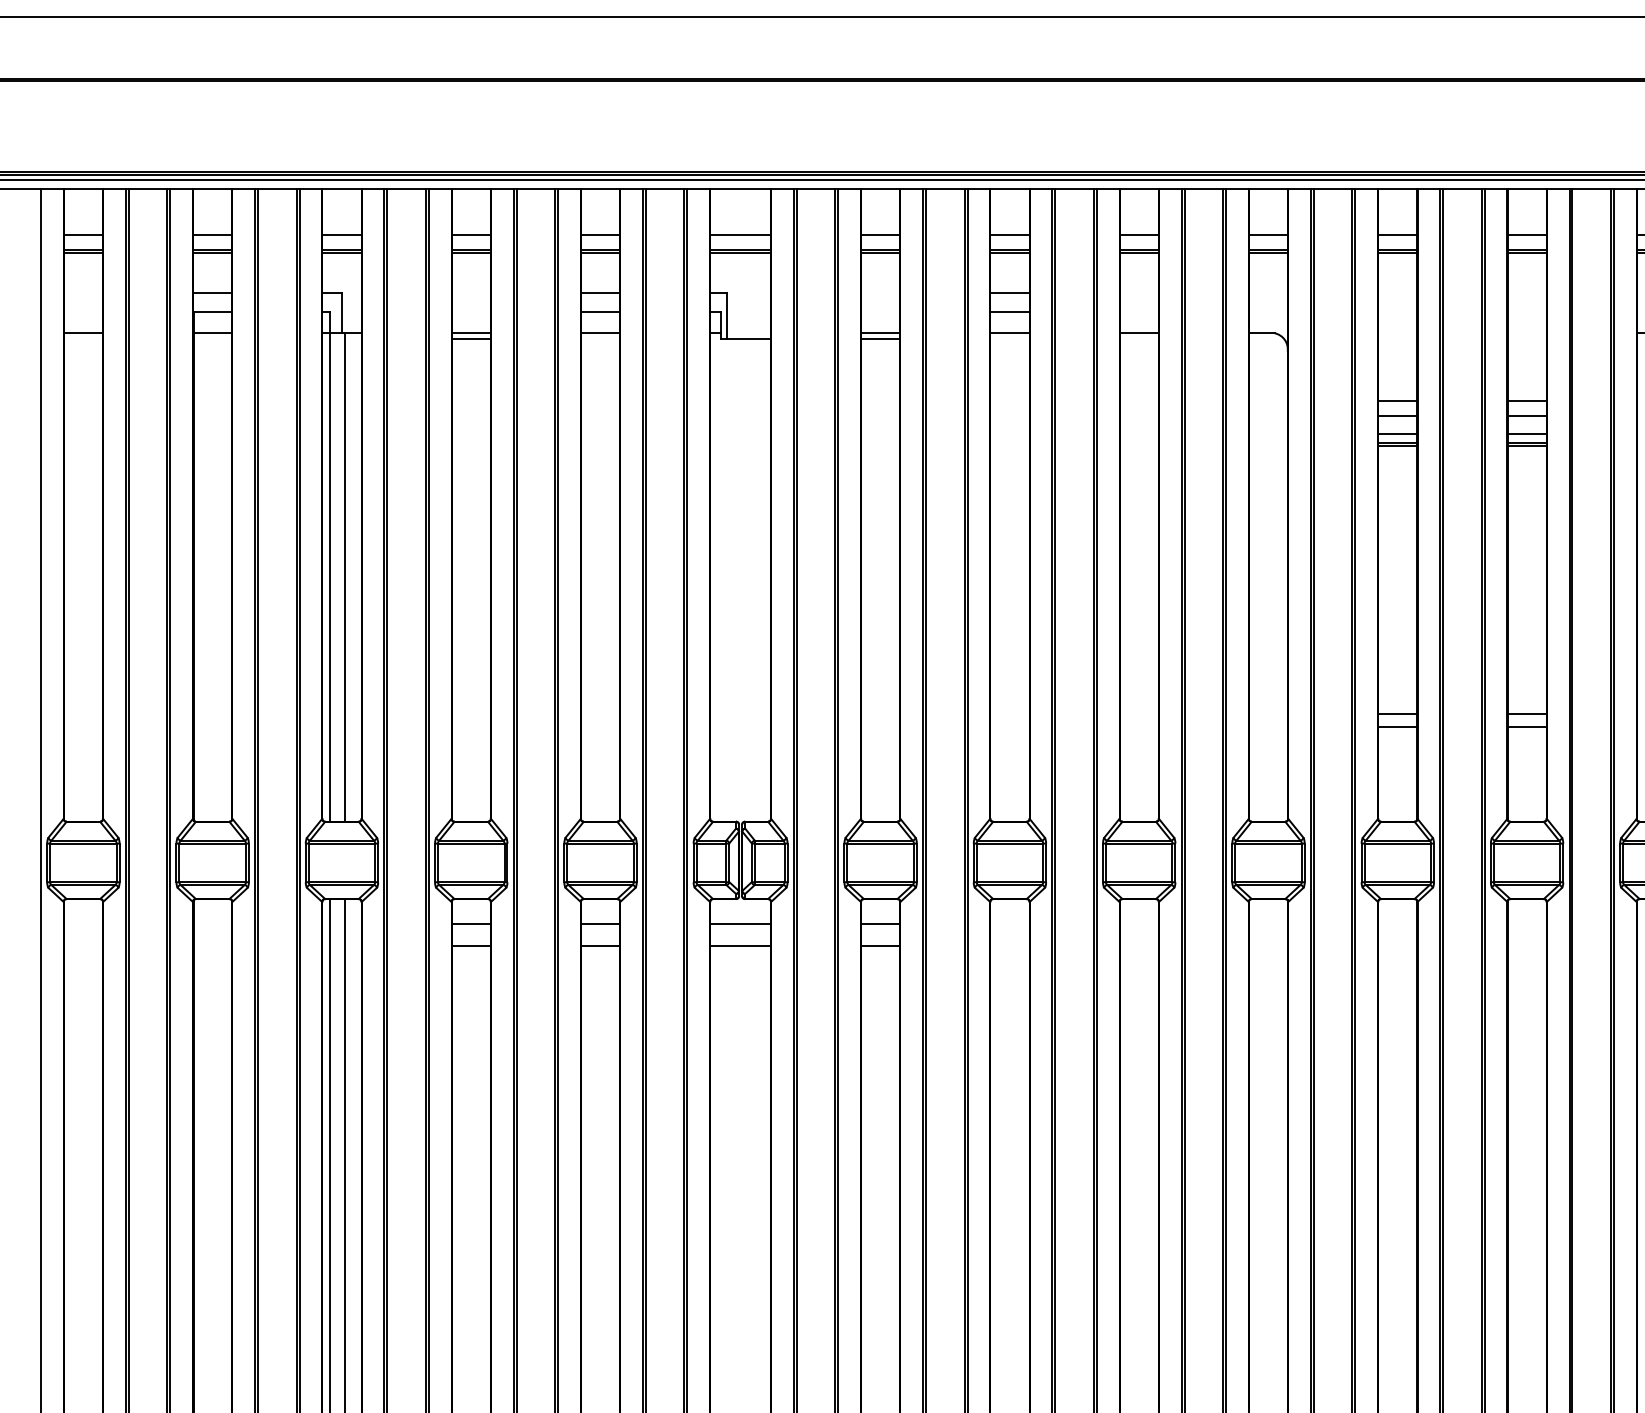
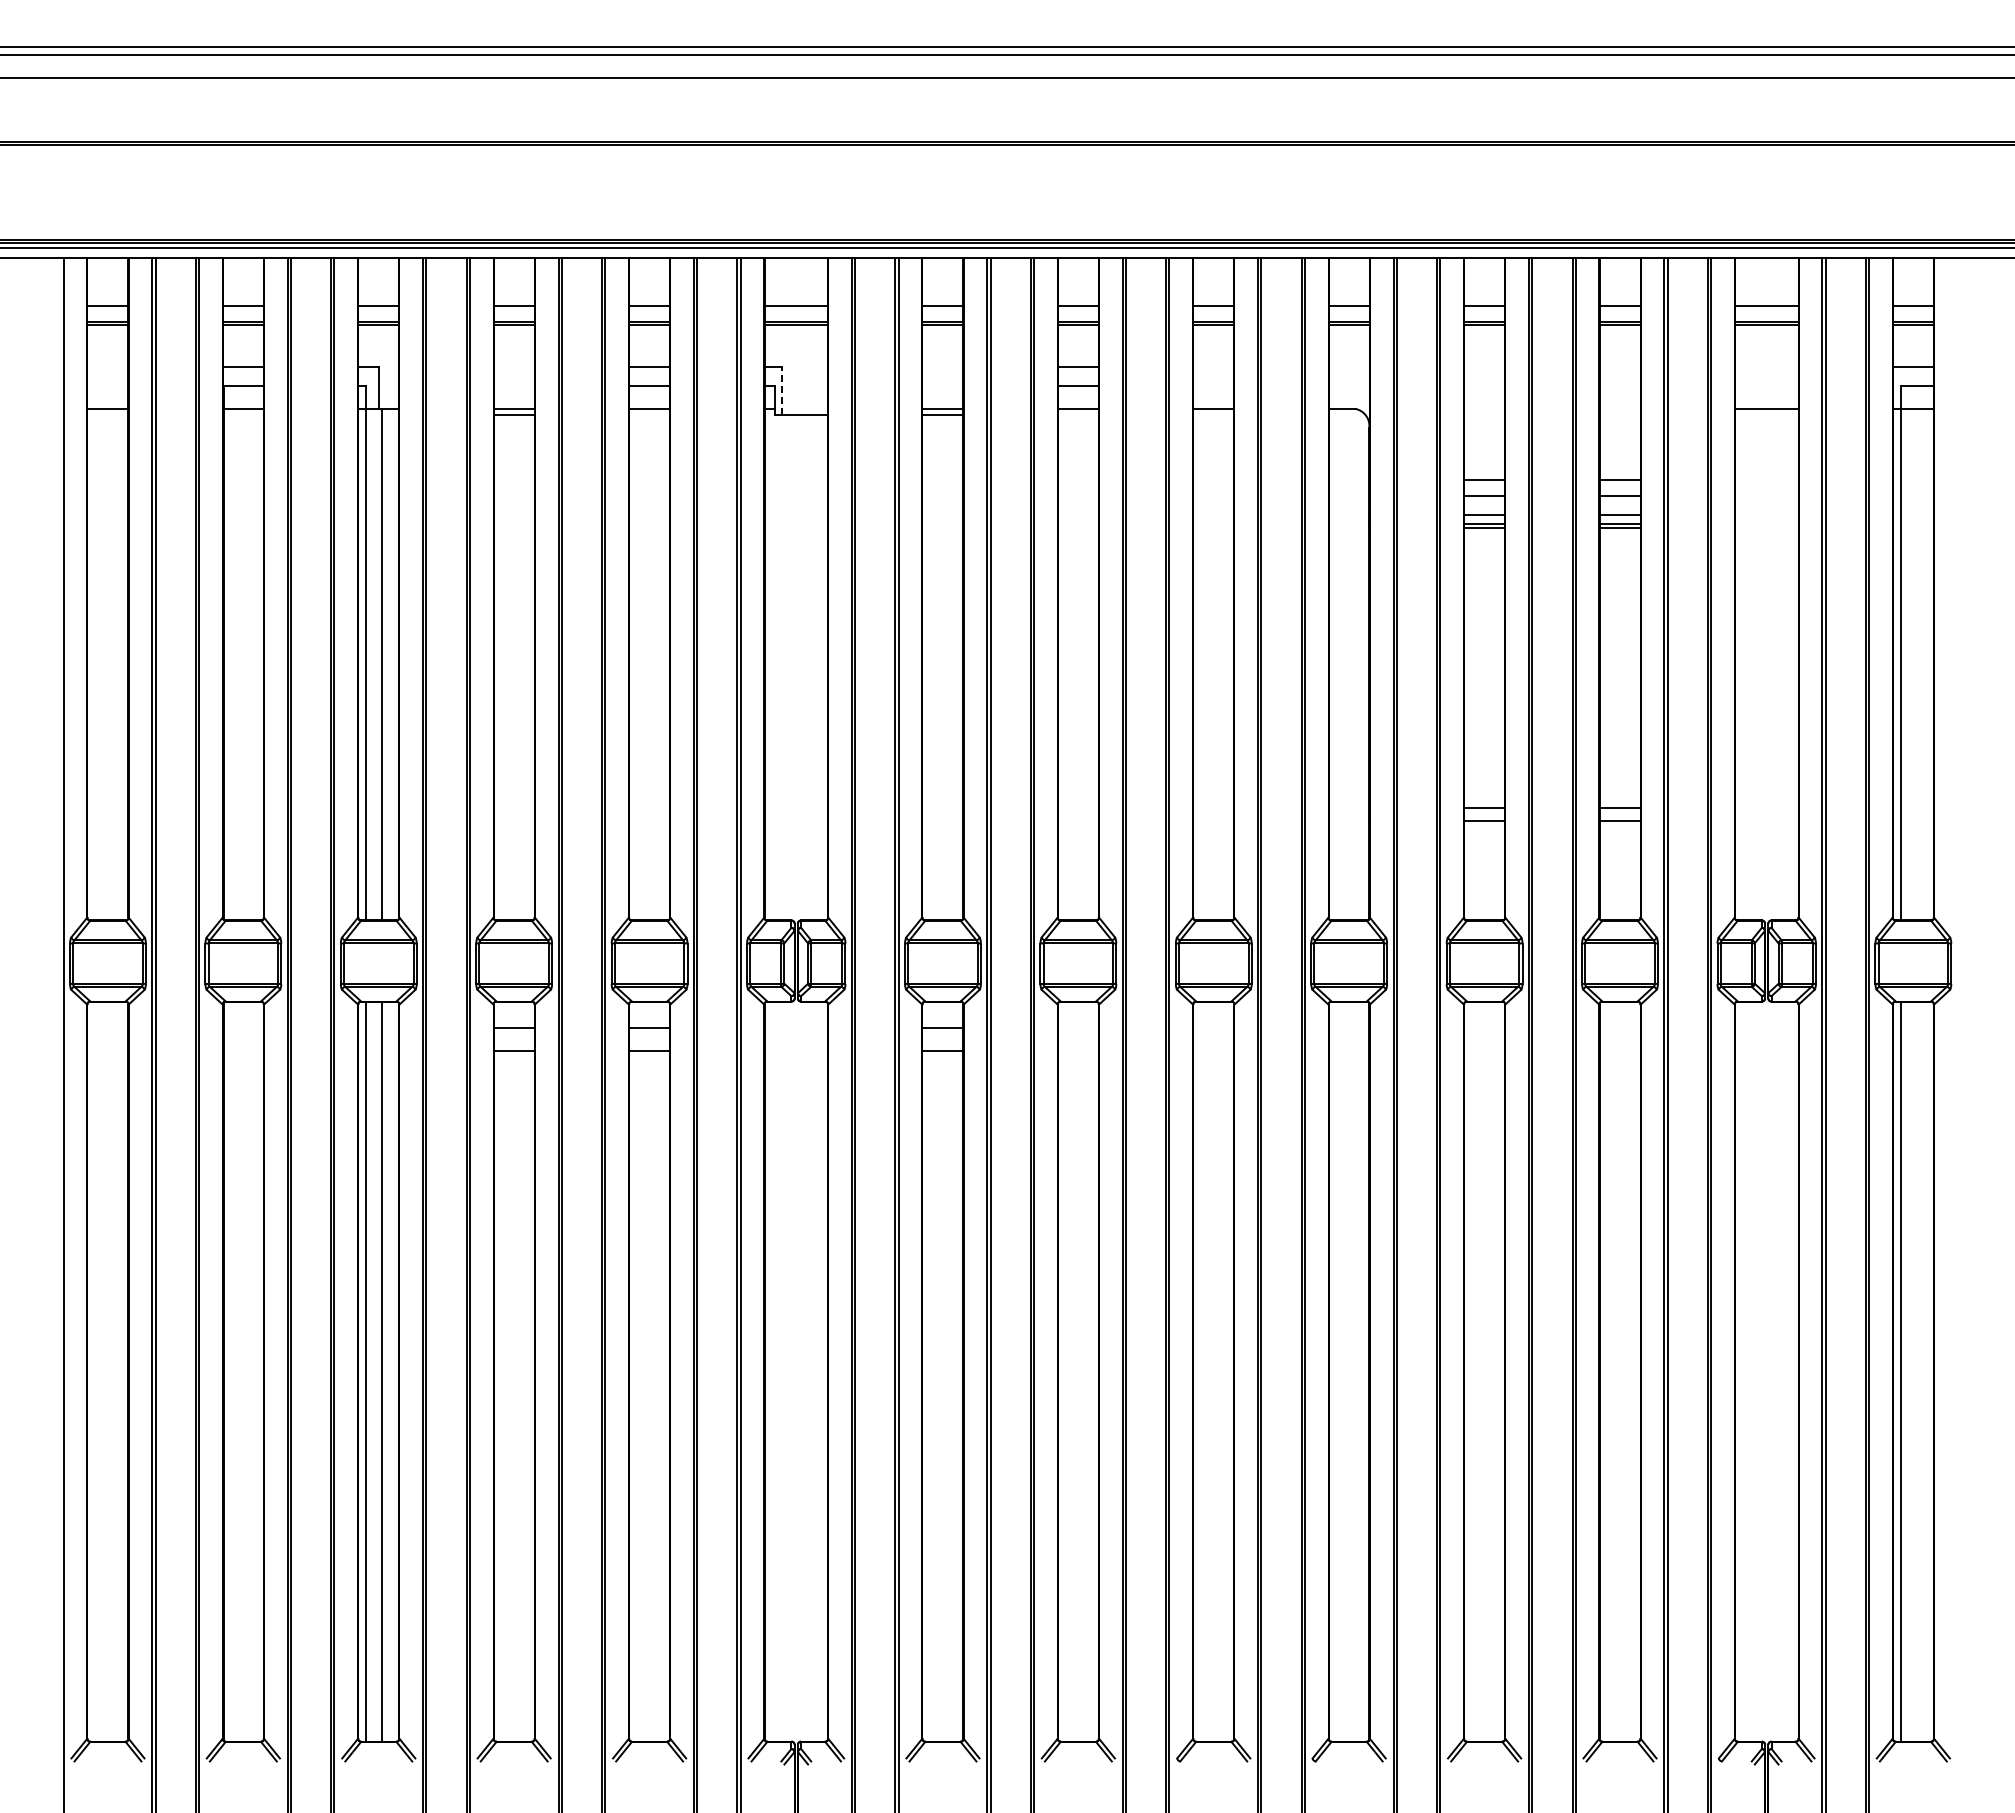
line: (726, 315) -> (781, 390), solid -> dashed
line: (740, 923) -> (796, 1027), removed
line: (740, 945) -> (796, 1050), removed

